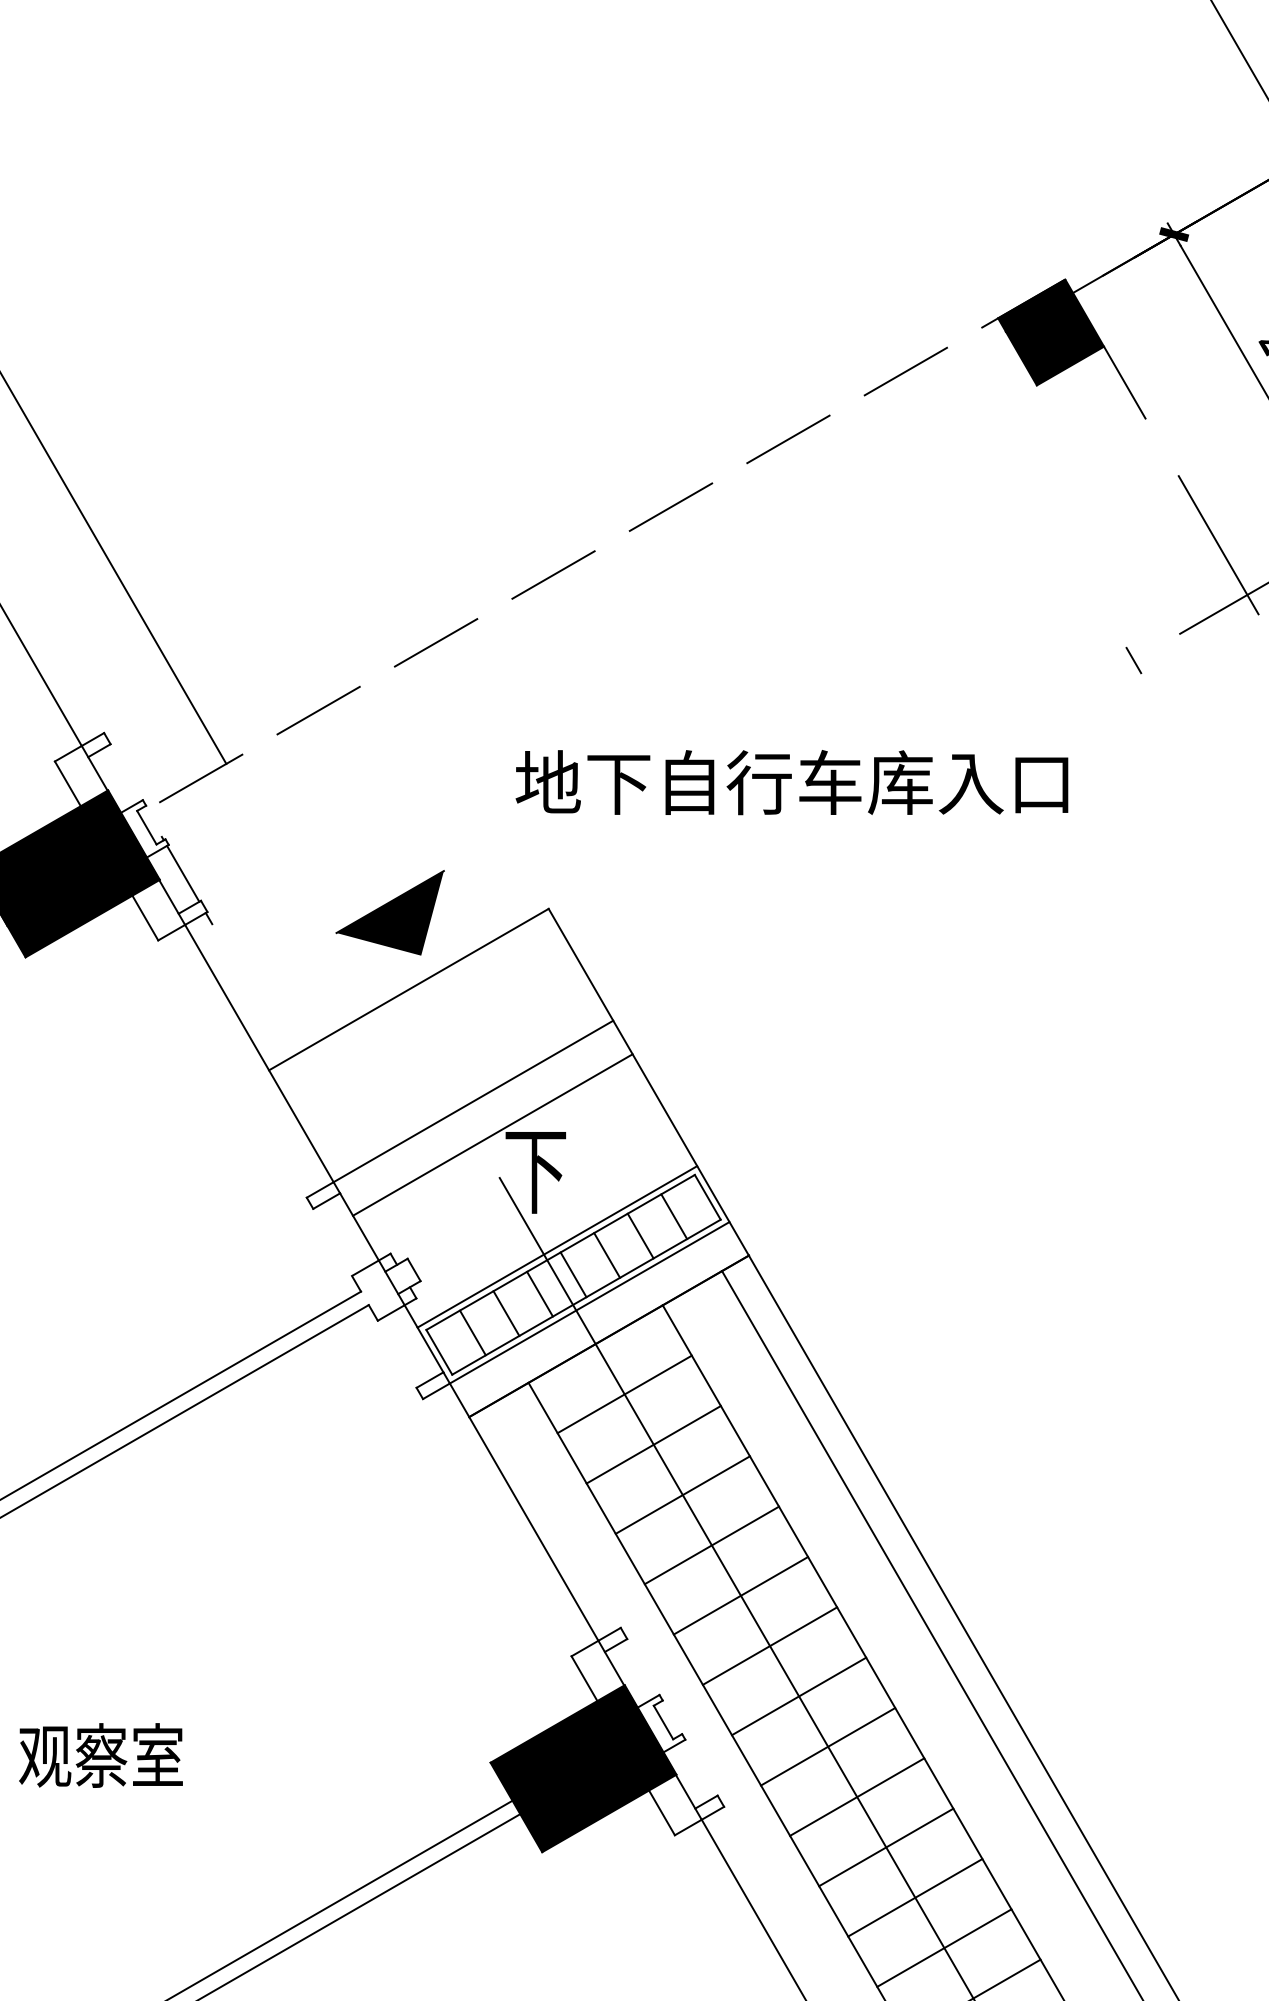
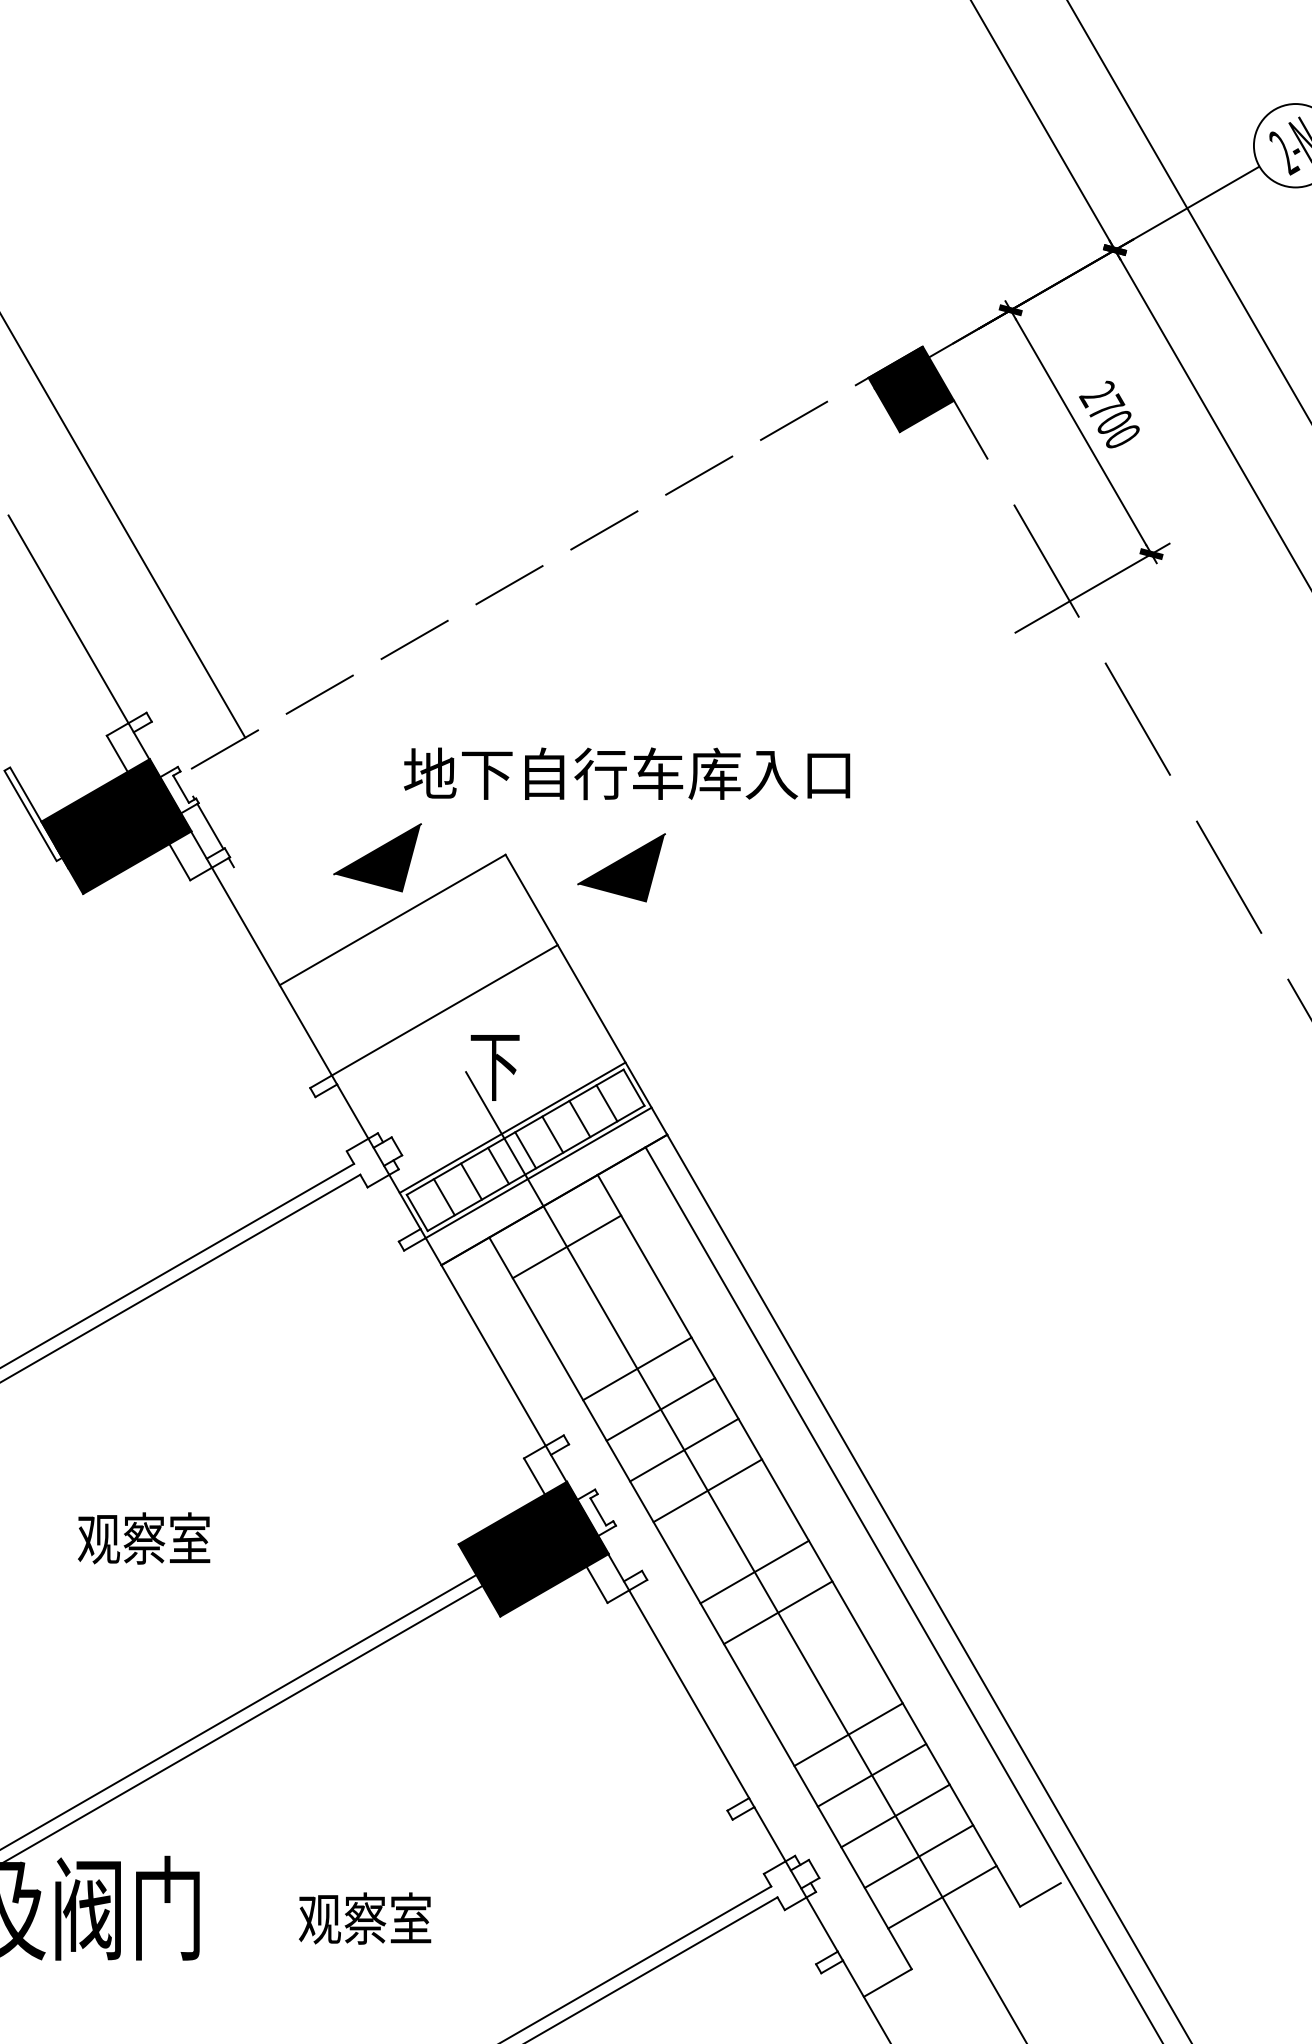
line: (1133, 660) -> (977, 654), removed
text: (792, 782) -> (627, 773), moved
part: (692, 924) -> (621, 867), added
line: (492, 1135) -> (460, 1037), removed
line: (653, 1444) -> (590, 1287), removed
line: (682, 1494) -> (613, 1327), removed
line: (828, 1746) -> (731, 1531), removed
line: (915, 1897) -> (801, 1653), removed
line: (943, 1947) -> (824, 1693), removed

